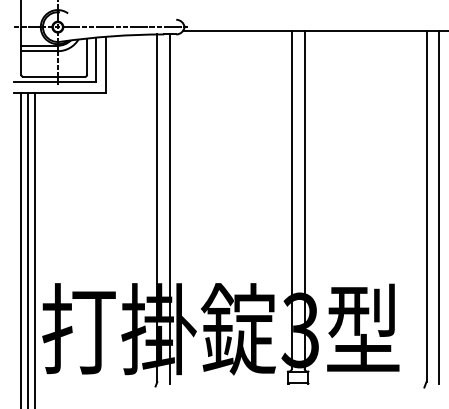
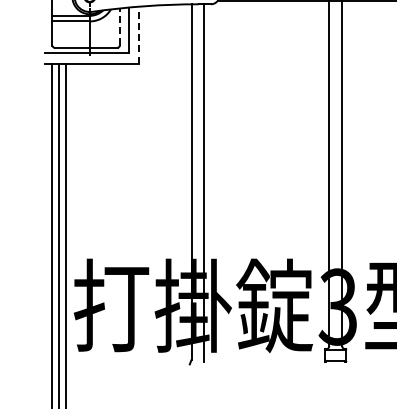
line: (87, 56) -> (120, 26), solid -> dashed
line: (106, 64) -> (139, 35), solid -> dashed

